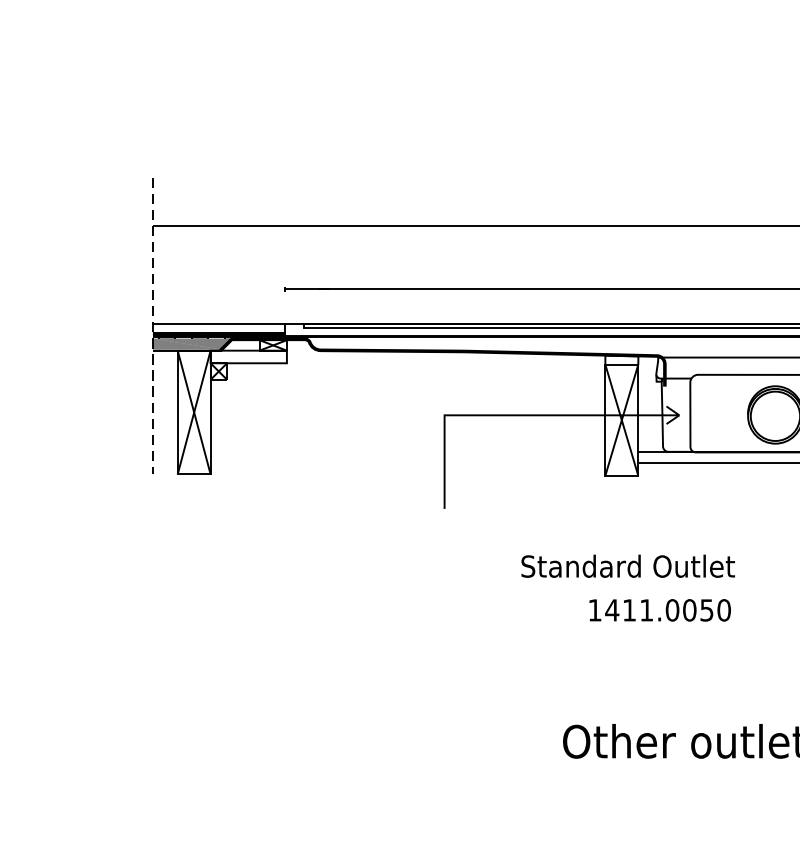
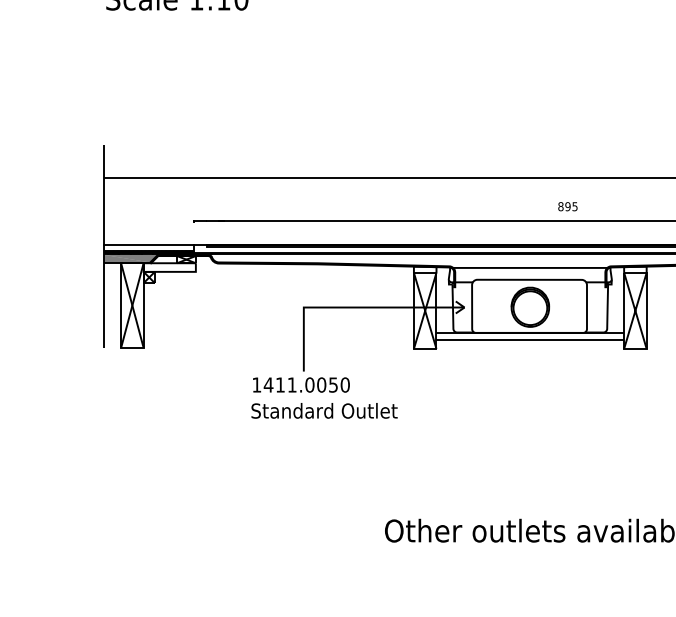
line: (153, 326) -> (104, 246), dashed -> solid
text: (628, 565) -> (324, 410), moved
text: (660, 609) -> (301, 384), moved

